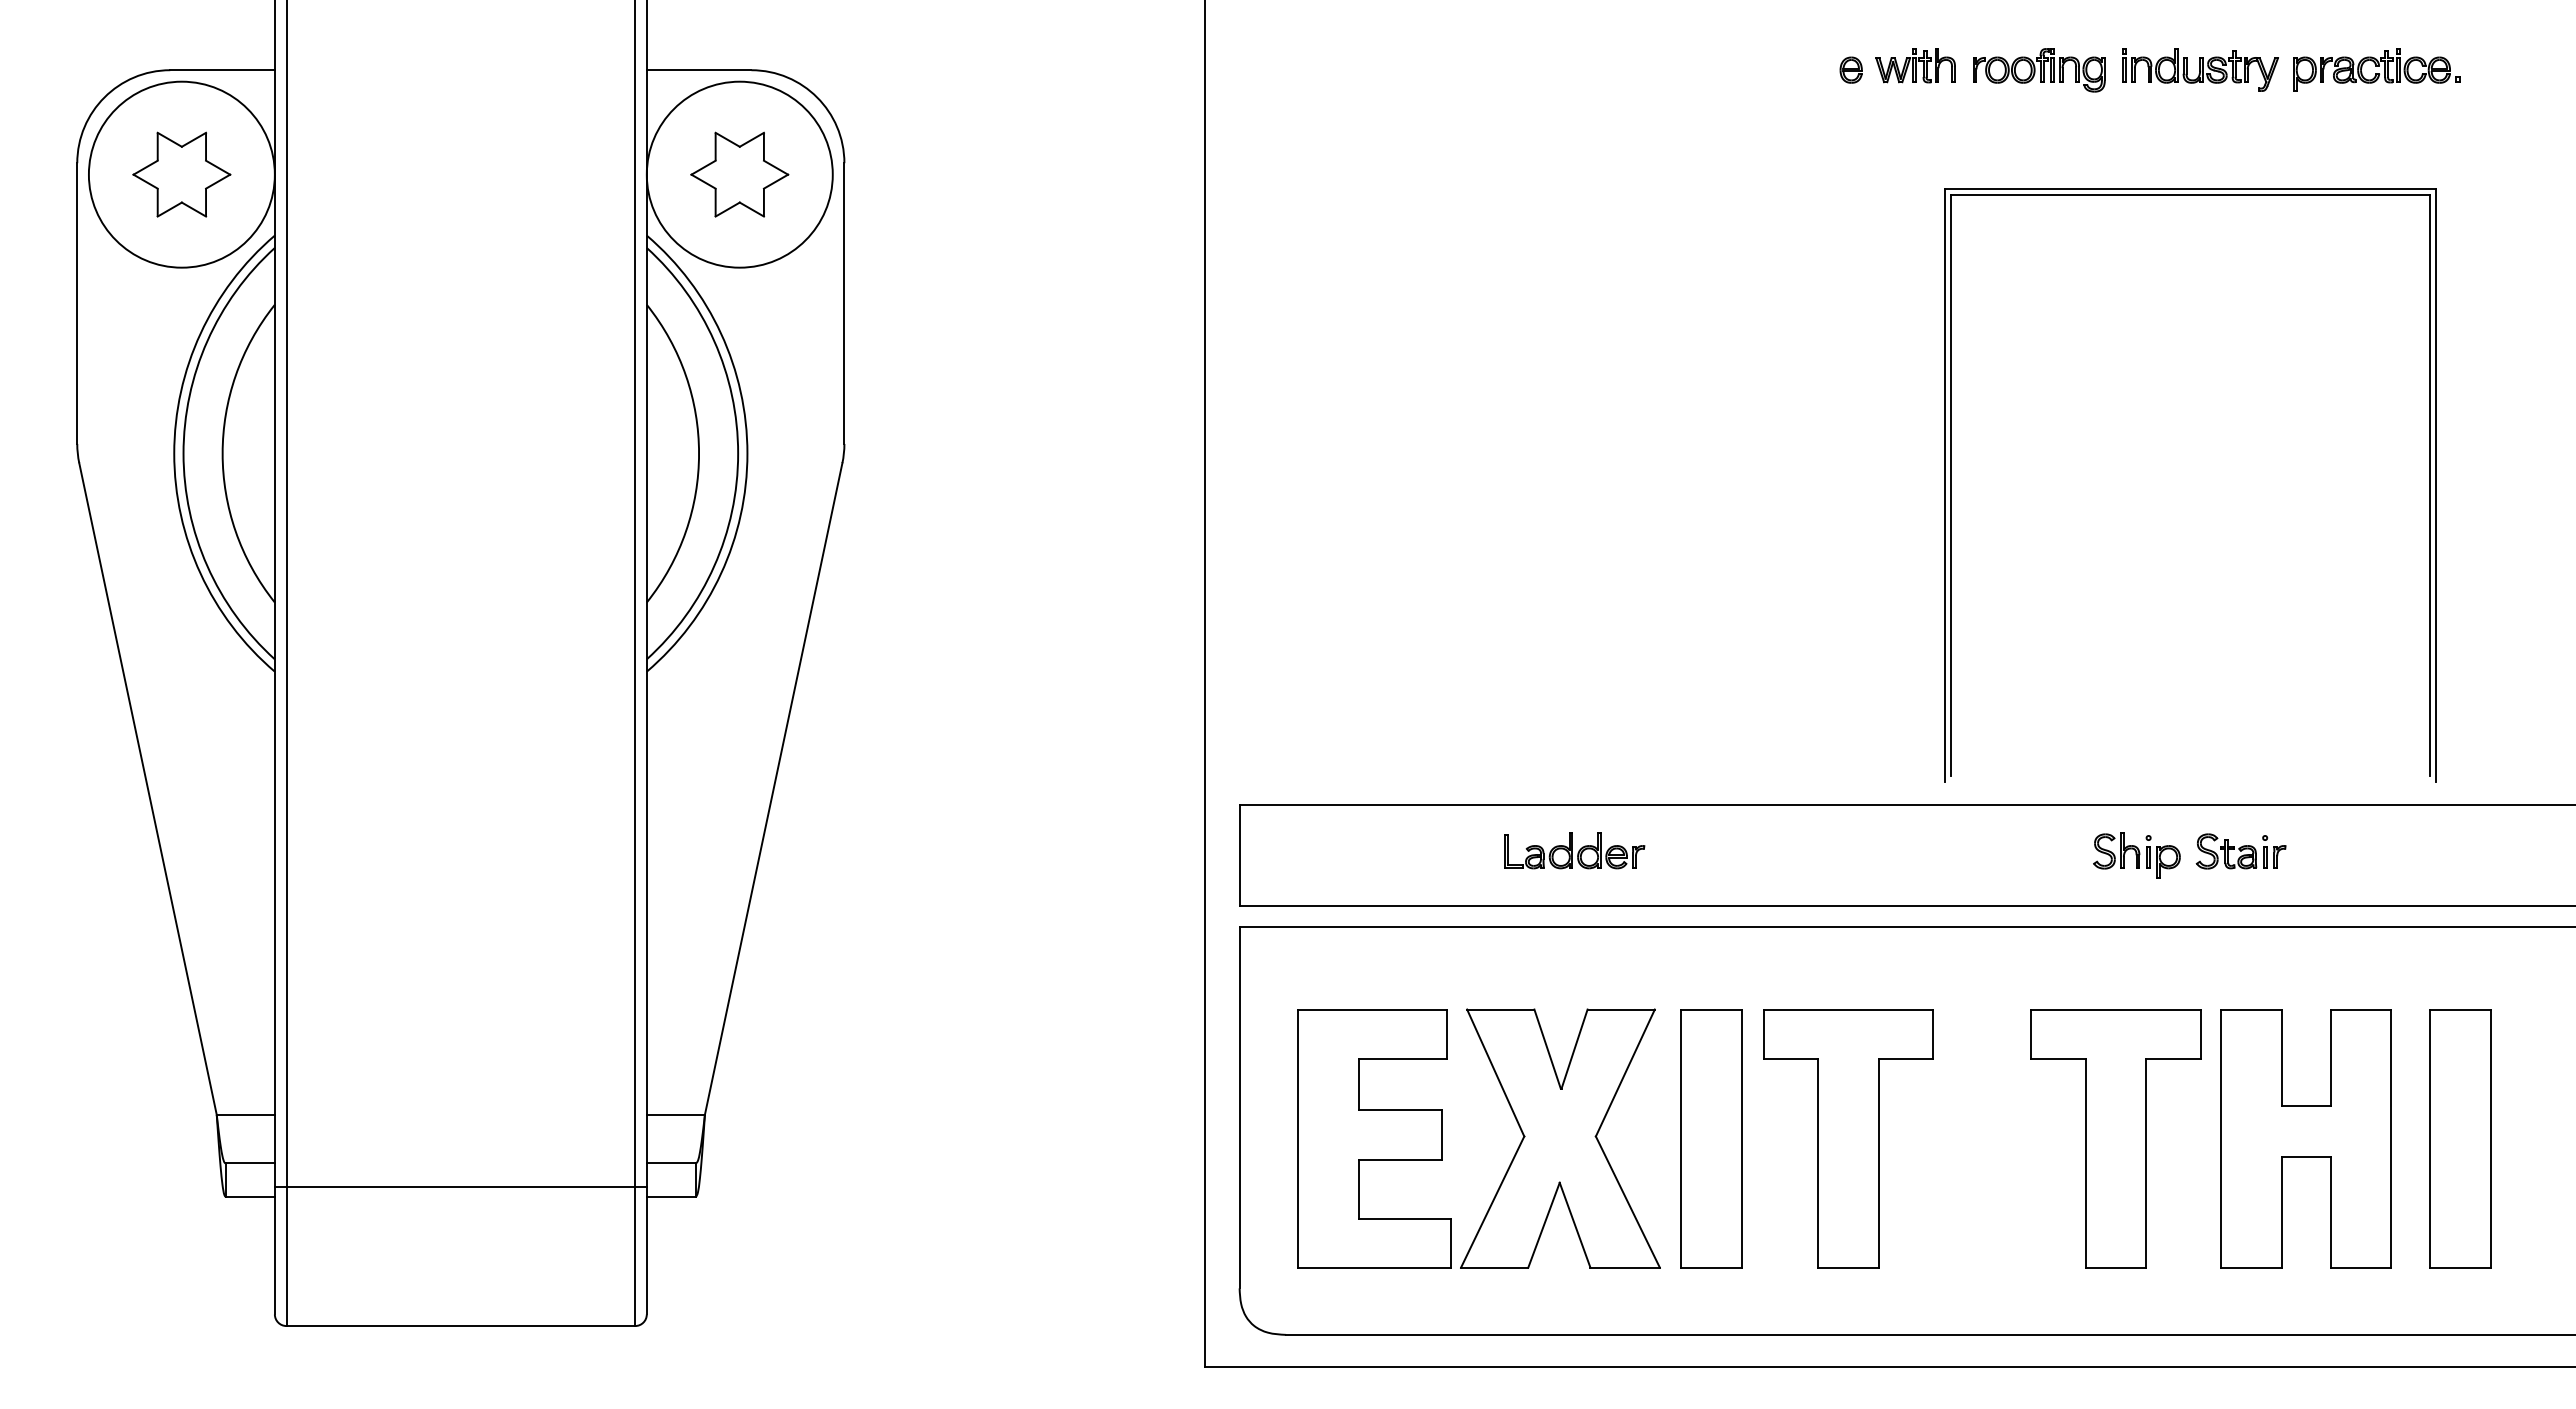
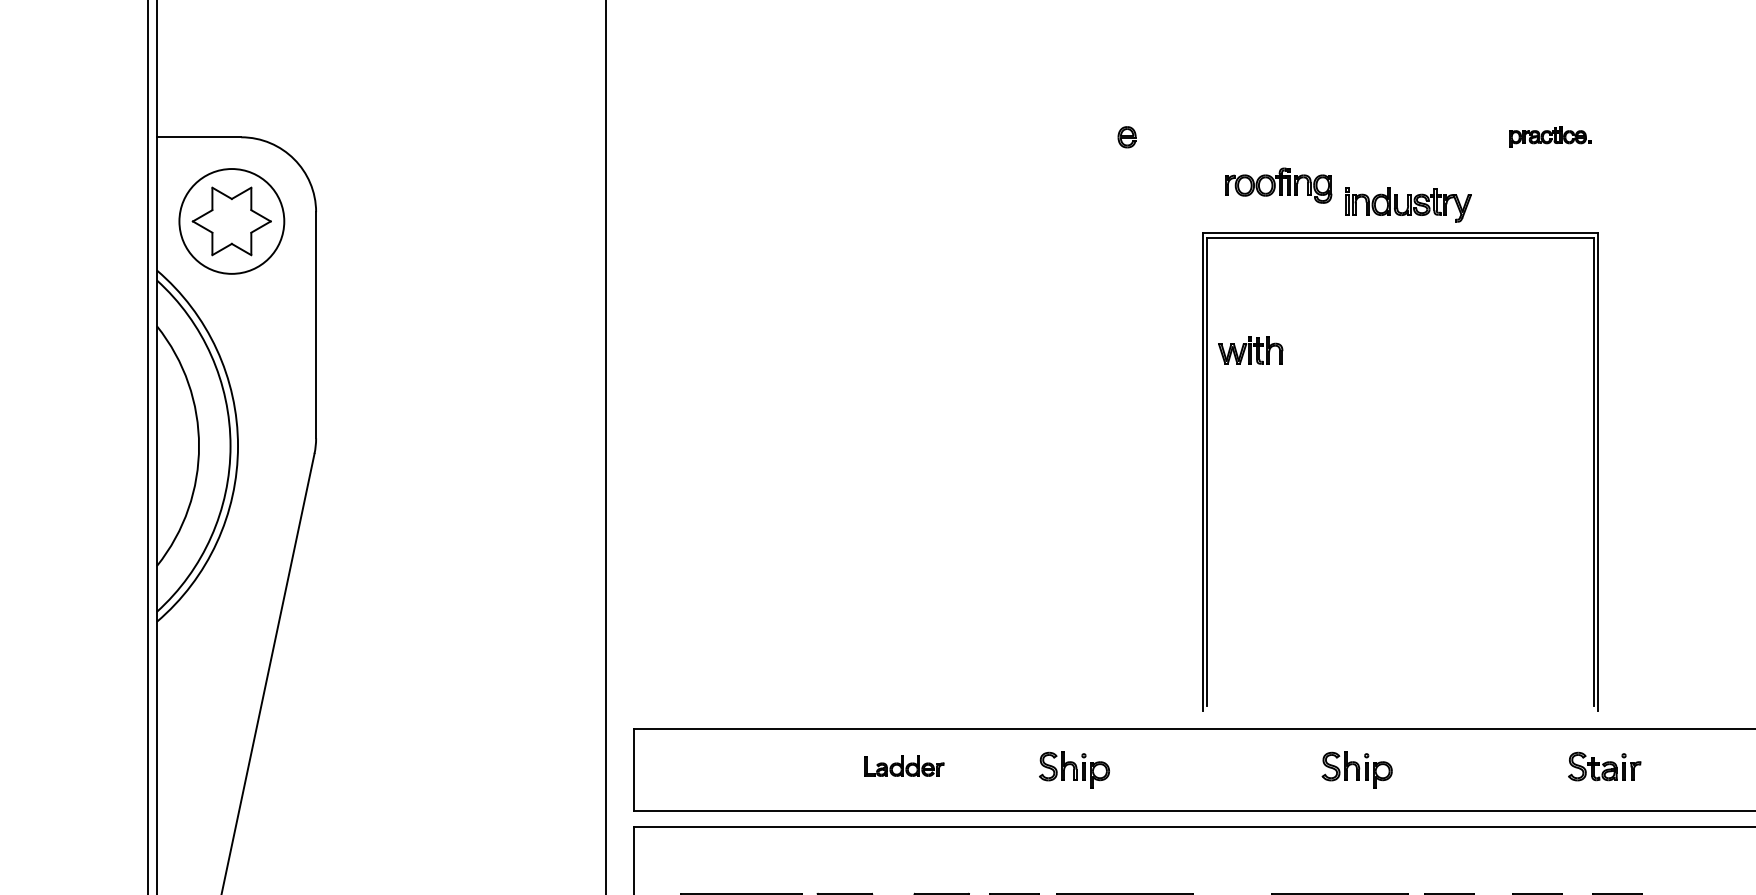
part: (1915, 65) -> (1250, 350), moved
part: (2200, 69) -> (1408, 204), moved
part: (2376, 69) -> (1550, 136), size x0.6
part: (2039, 70) -> (1278, 185), moved
circle: (739, 174) -> (231, 221), size x0.7
part: (1574, 850) -> (904, 765), size x0.7
part: (2240, 851) -> (1604, 766), moved
part: (1785, 855) -> (1074, 769), added

